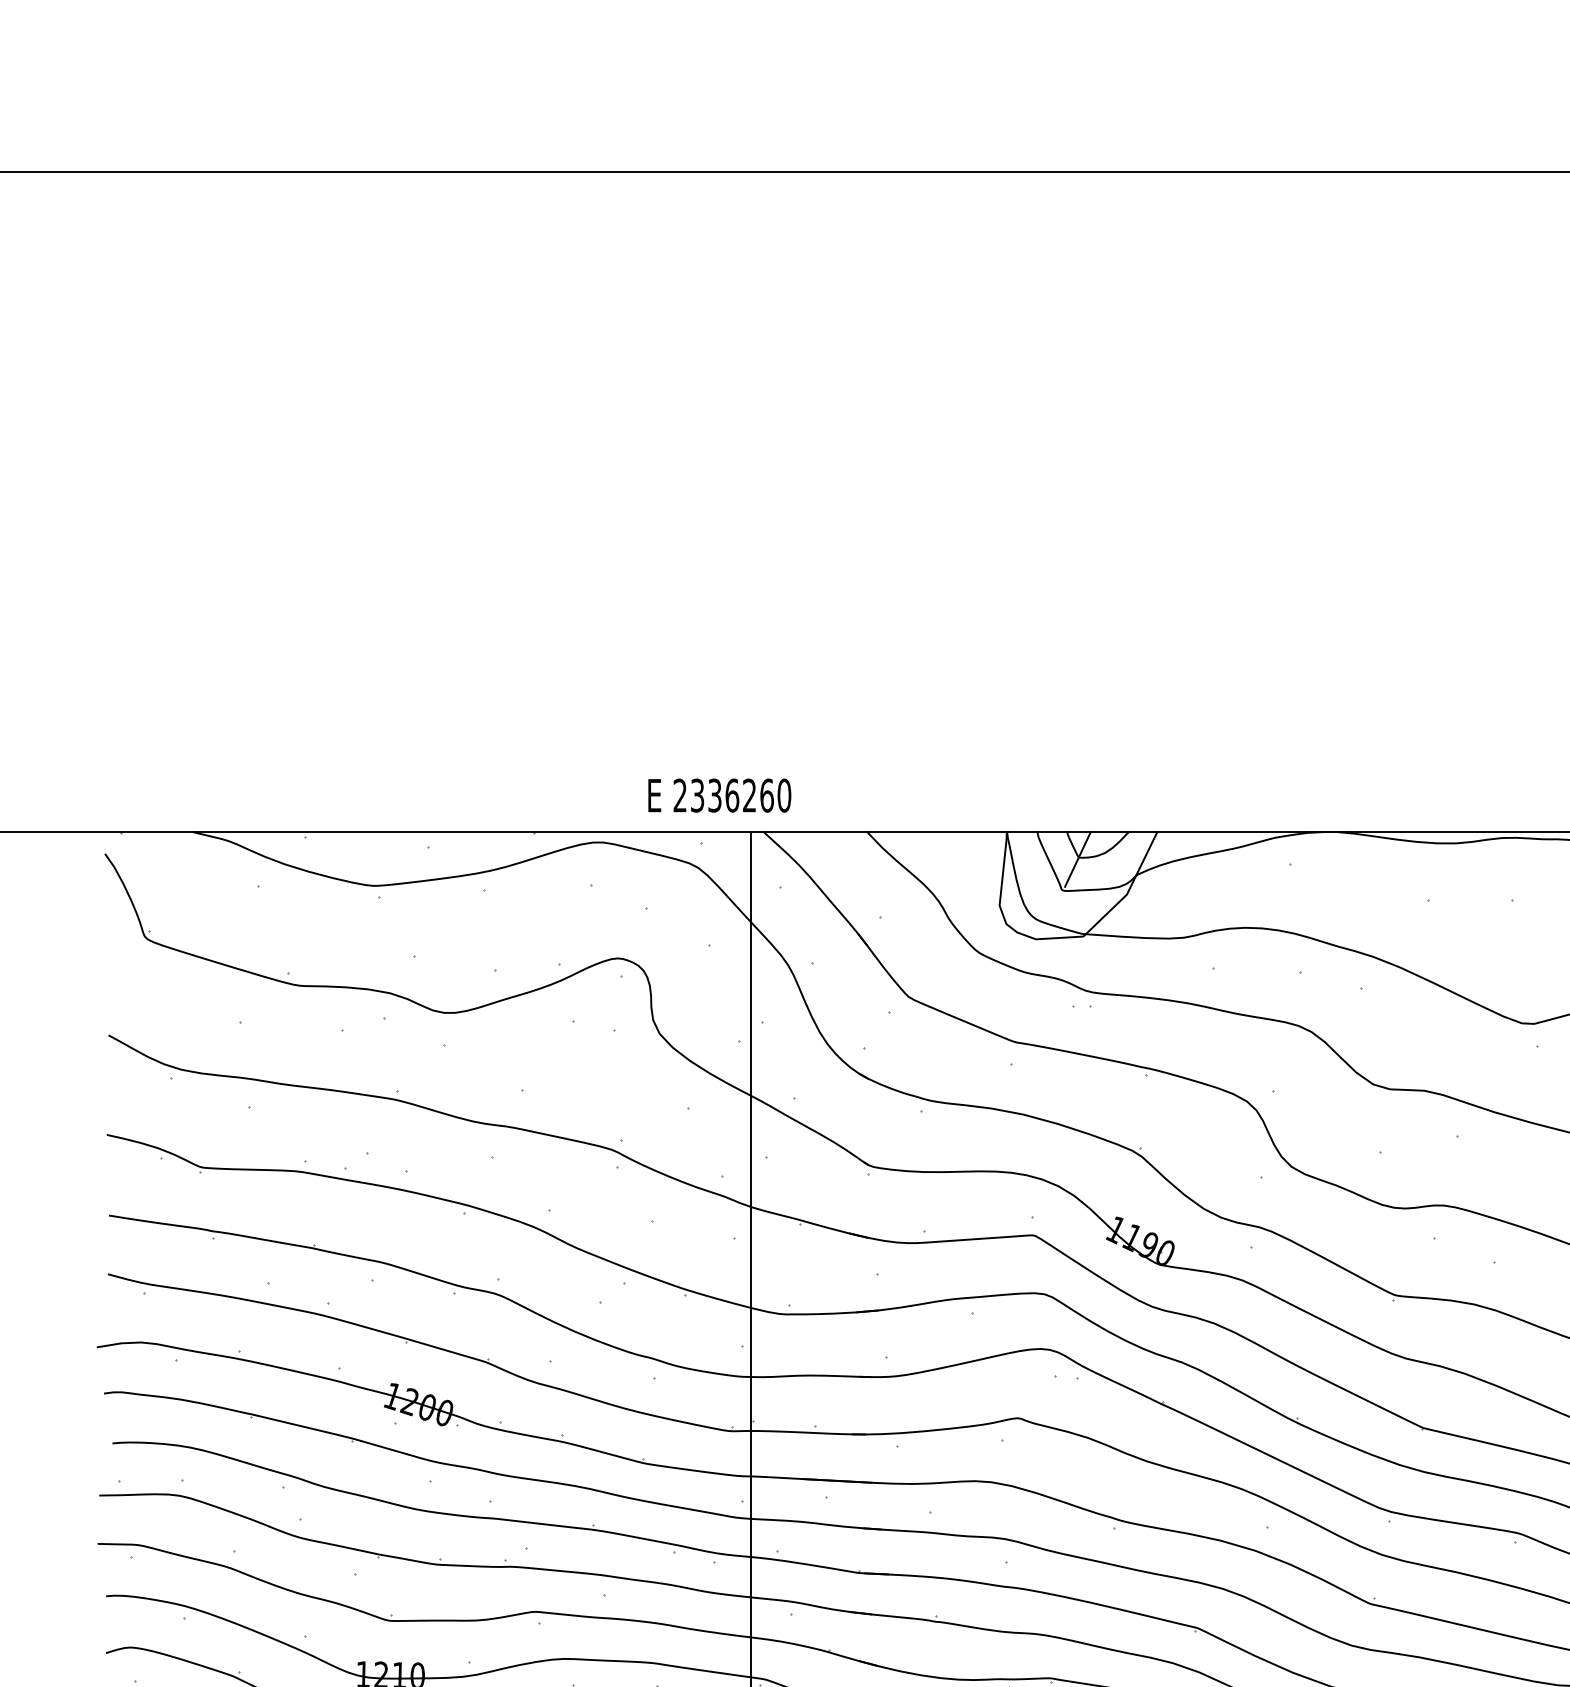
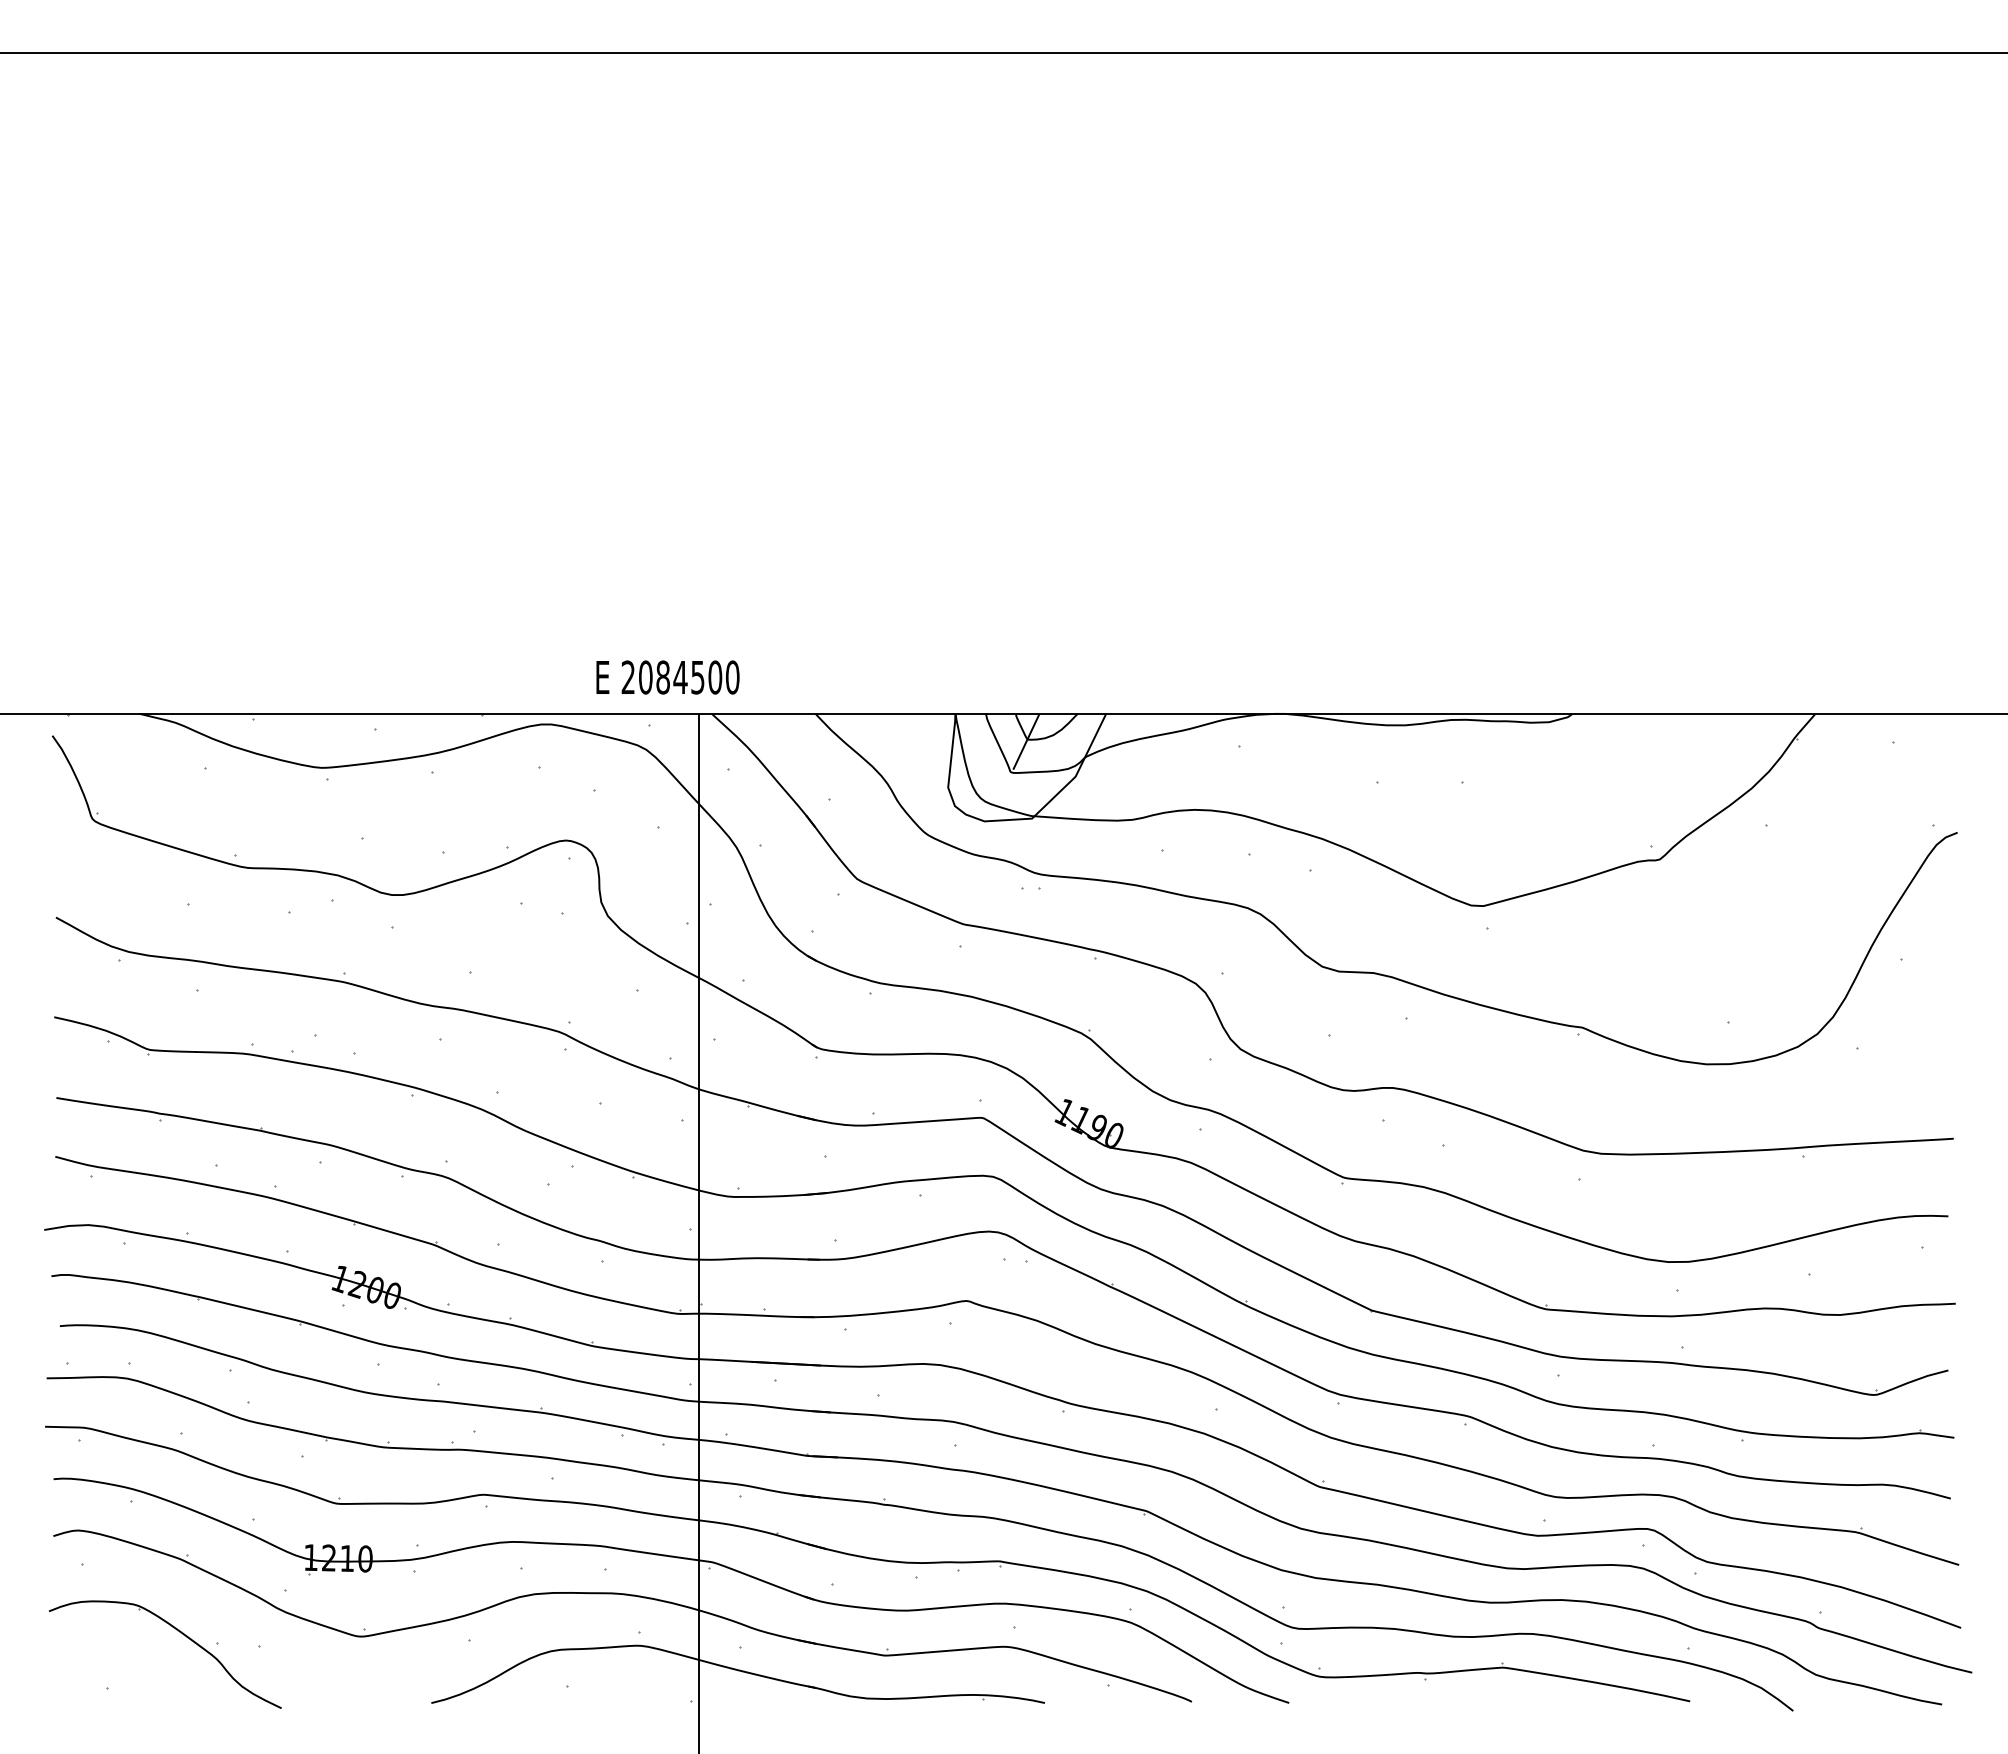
text: (732, 795) -> (680, 677), 2336260 -> 2084500

